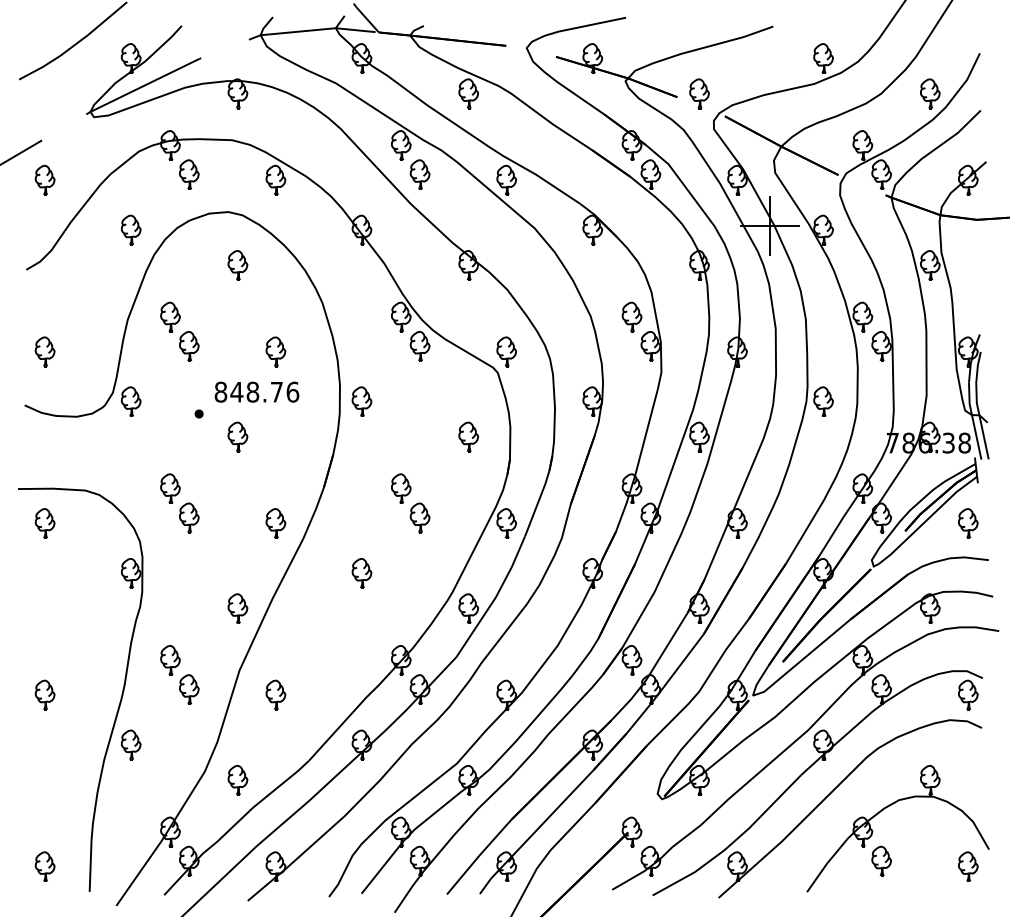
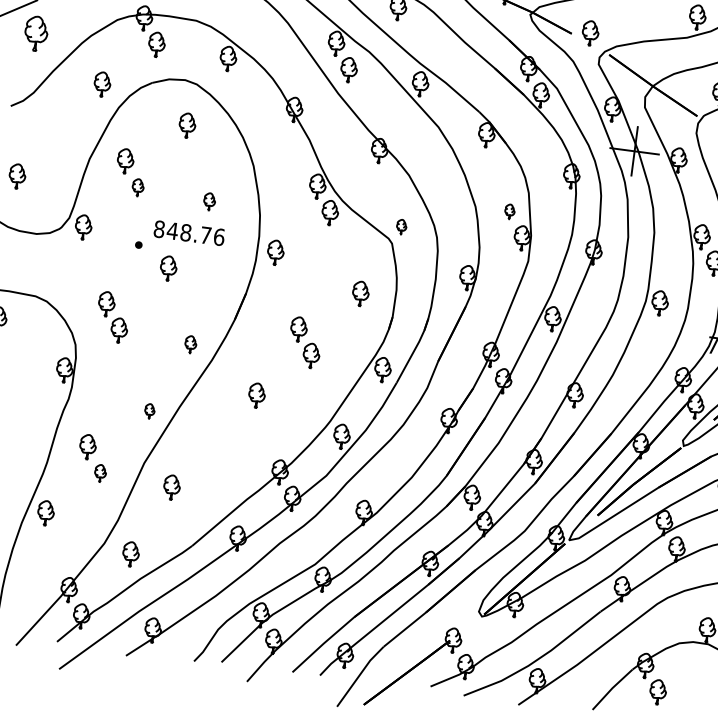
part: (44, 179) -> (35, 32), size x1.4
part: (631, 316) -> (509, 211), size x0.6
part: (189, 346) -> (138, 187), size x0.7
part: (275, 351) -> (209, 201), size x0.7
part: (506, 351) -> (401, 226), size x0.6
part: (275, 523) -> (190, 344), size x0.7
part: (237, 608) -> (149, 411), size x0.6
part: (189, 689) -> (100, 473), size x0.7

